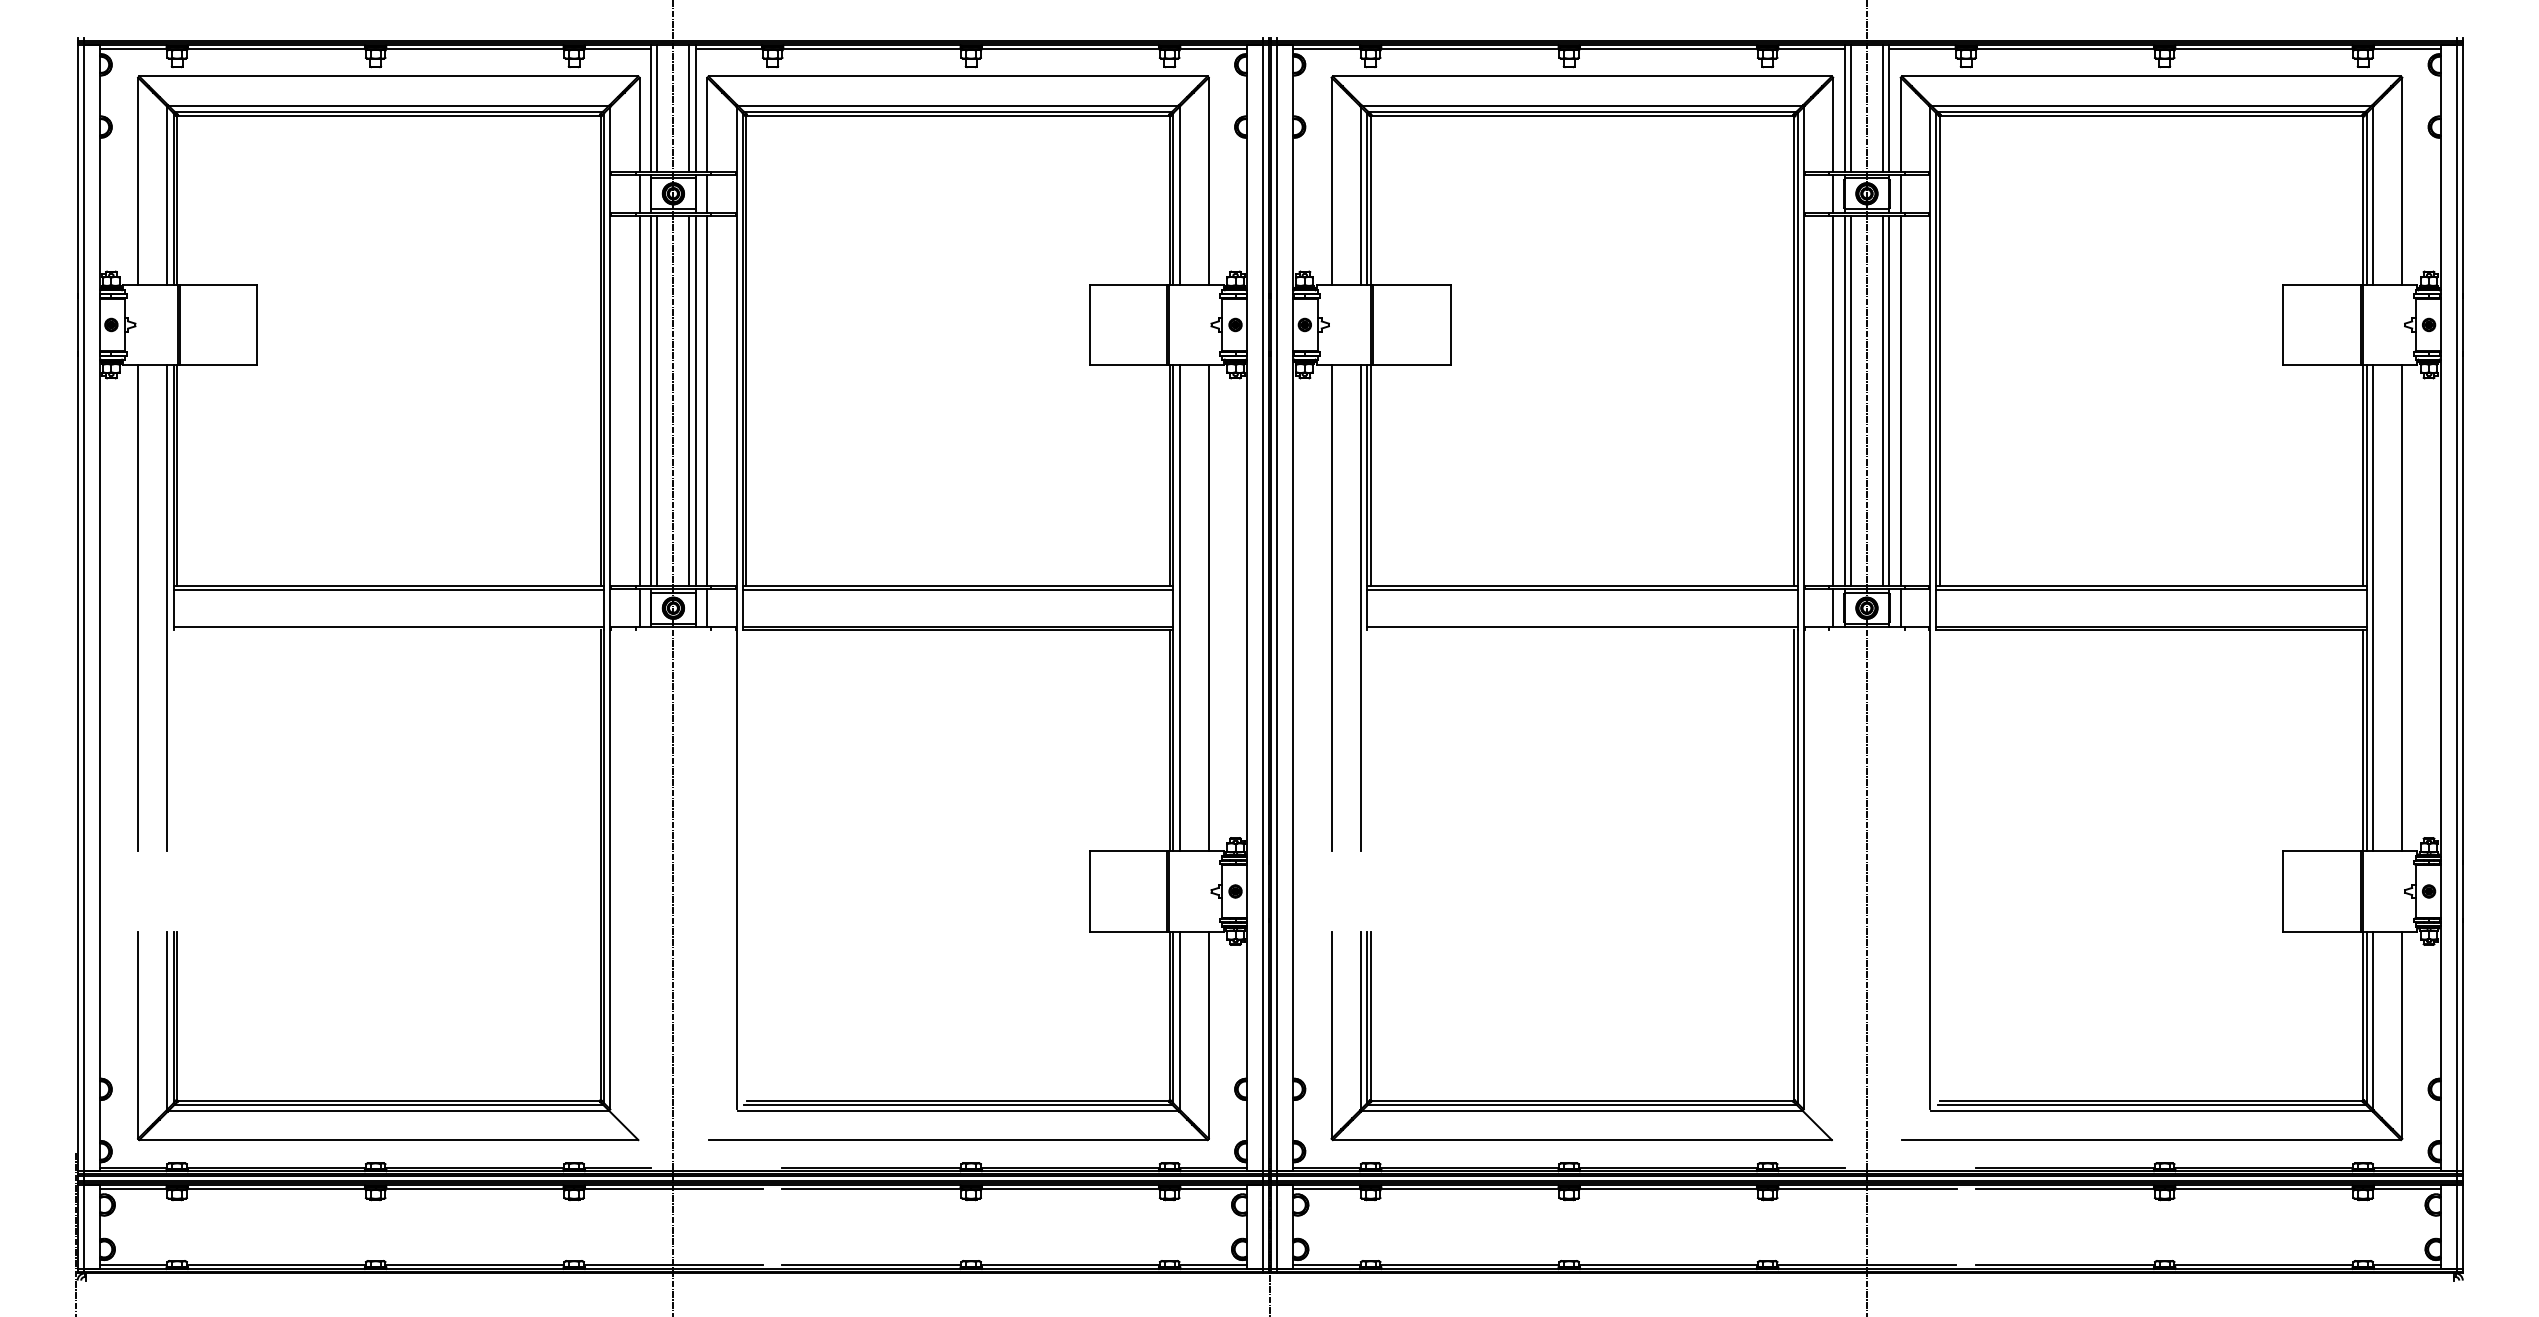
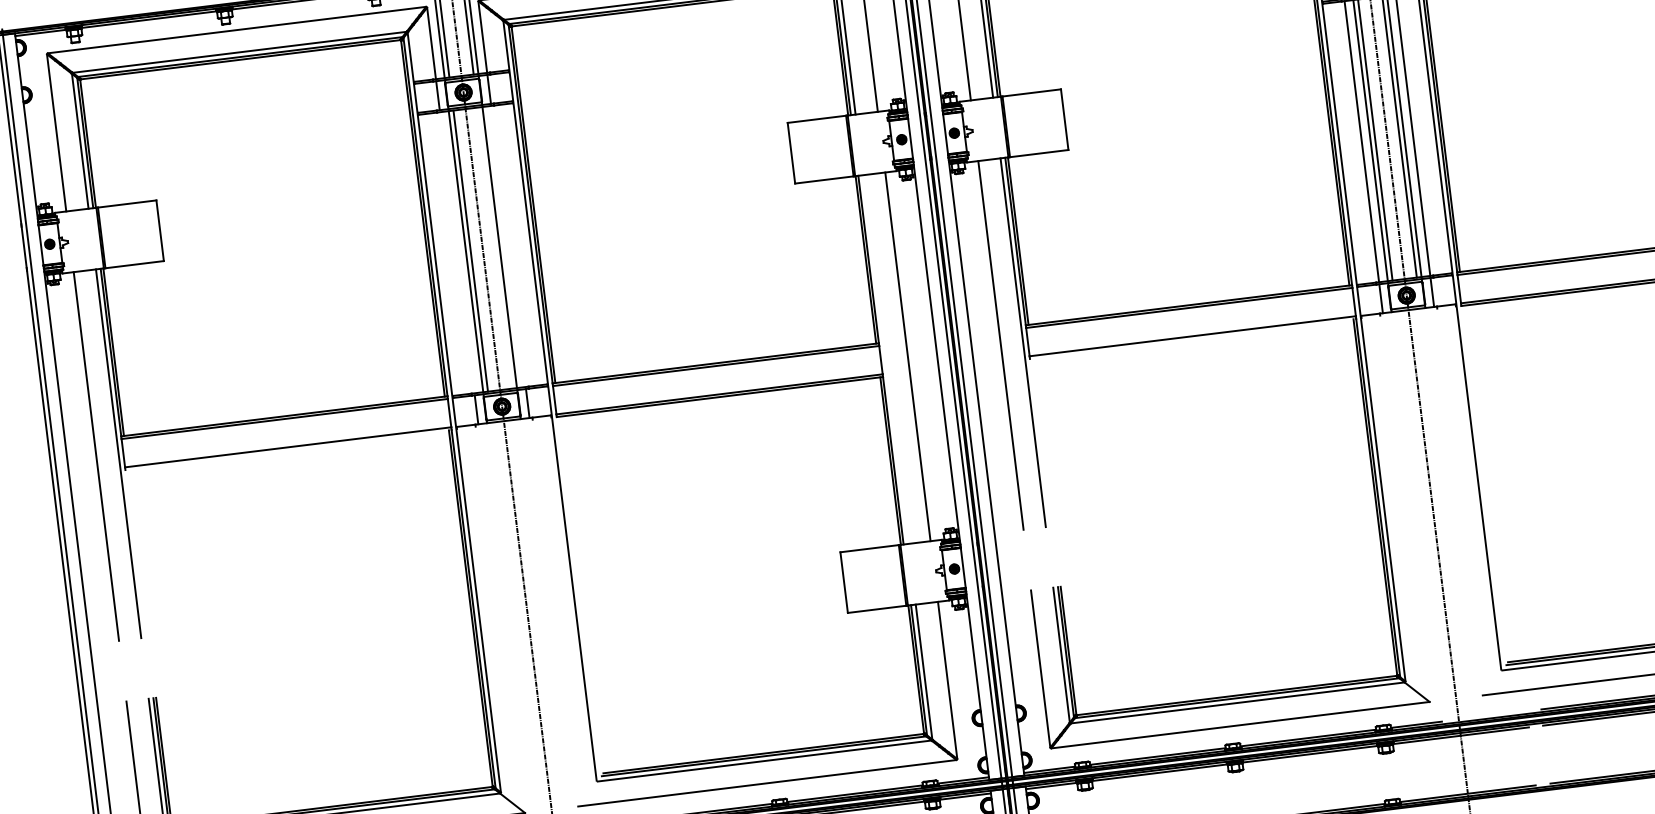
line: (639, 400) -> (457, 252), removed
line: (689, 400) -> (494, 247), removed
line: (707, 400) -> (508, 246), removed
line: (1179, 608) -> (885, 359), removed

